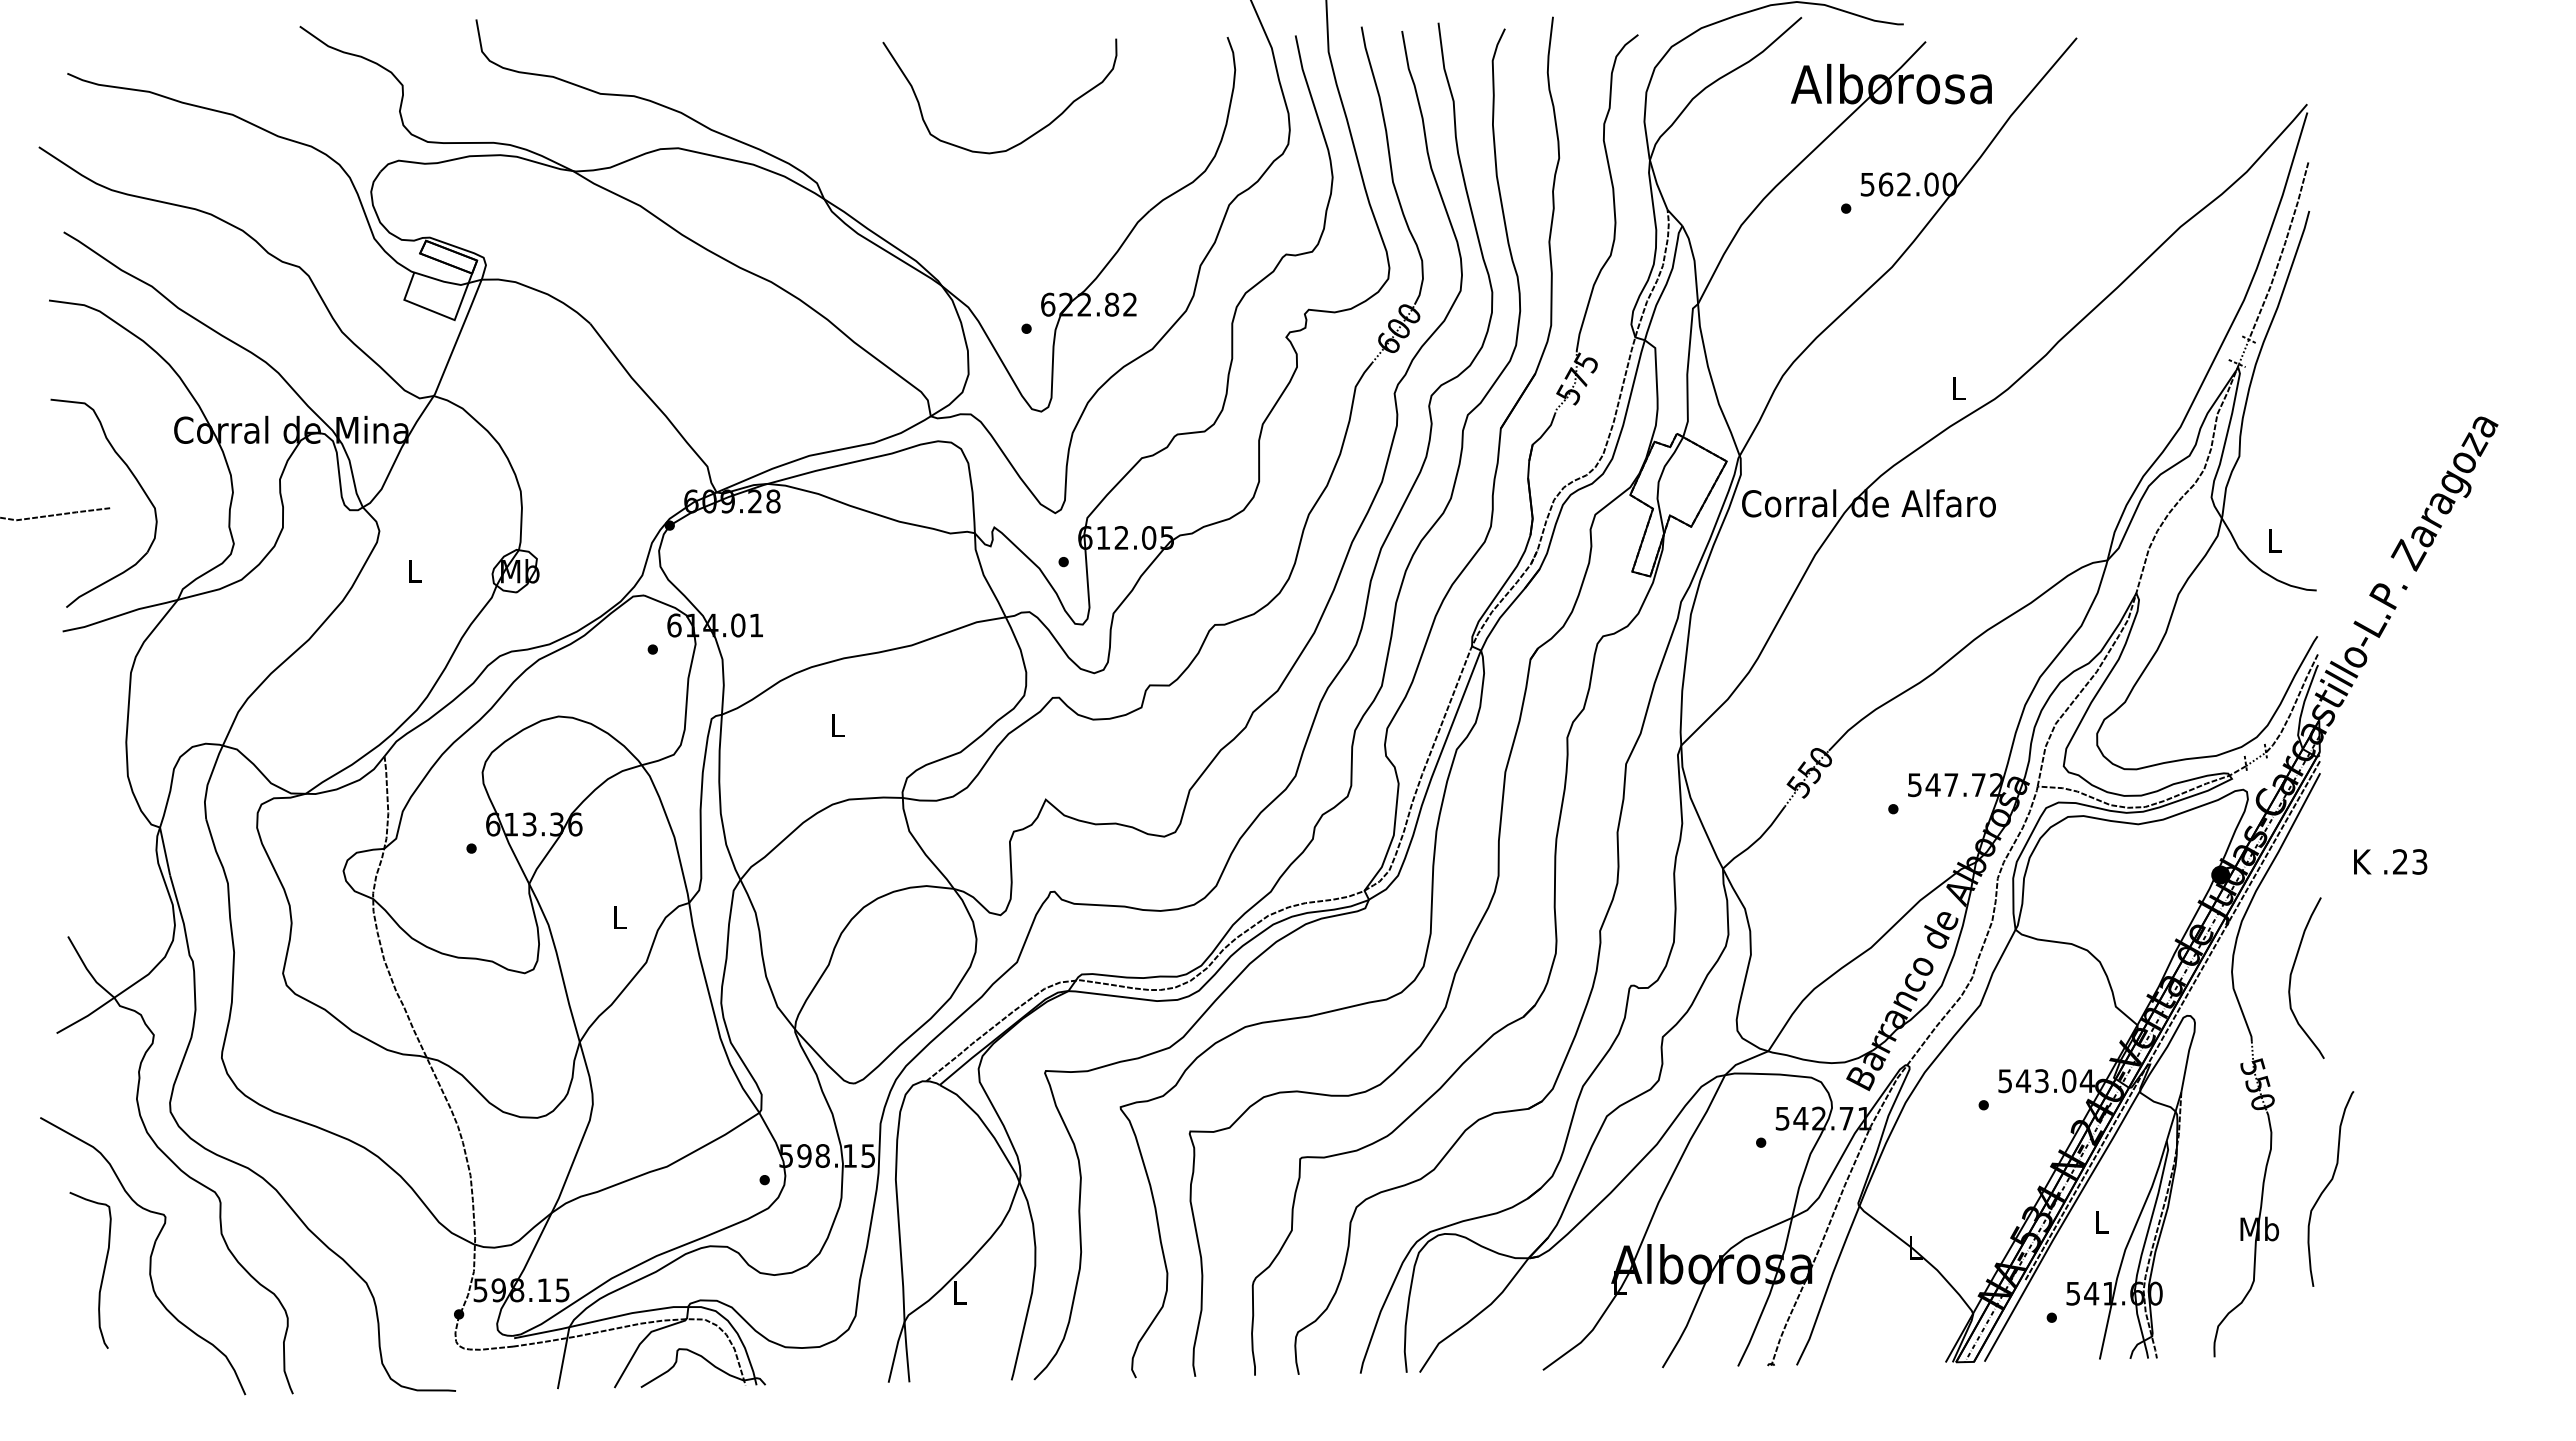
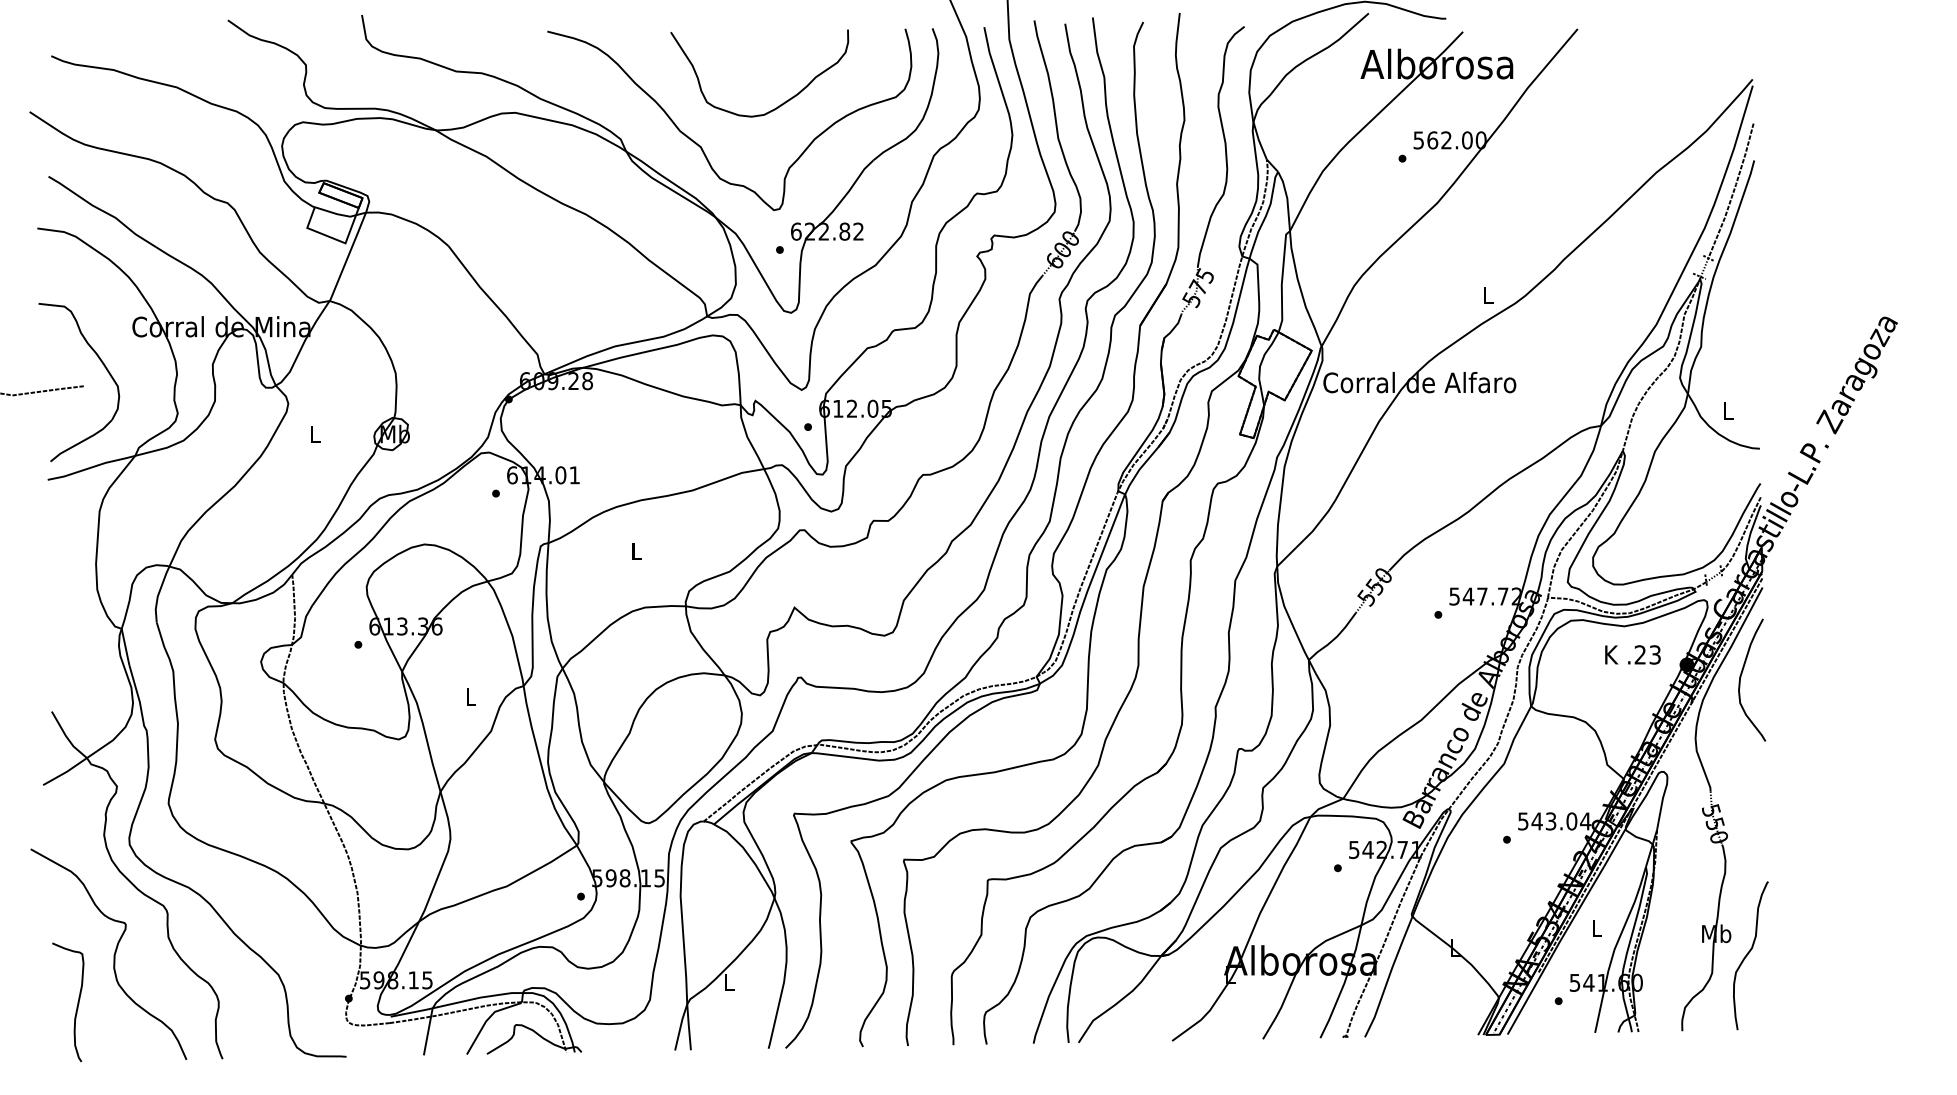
curve: (923, 193) -> (701, 147), added
text: (2390, 861) -> (1632, 654), moved
curve: (2292, 973) -> (1741, 676), moved
curve: (2327, 1187) -> (1748, 954), moved
curve: (102, 1273) -> (77, 1004), moved

